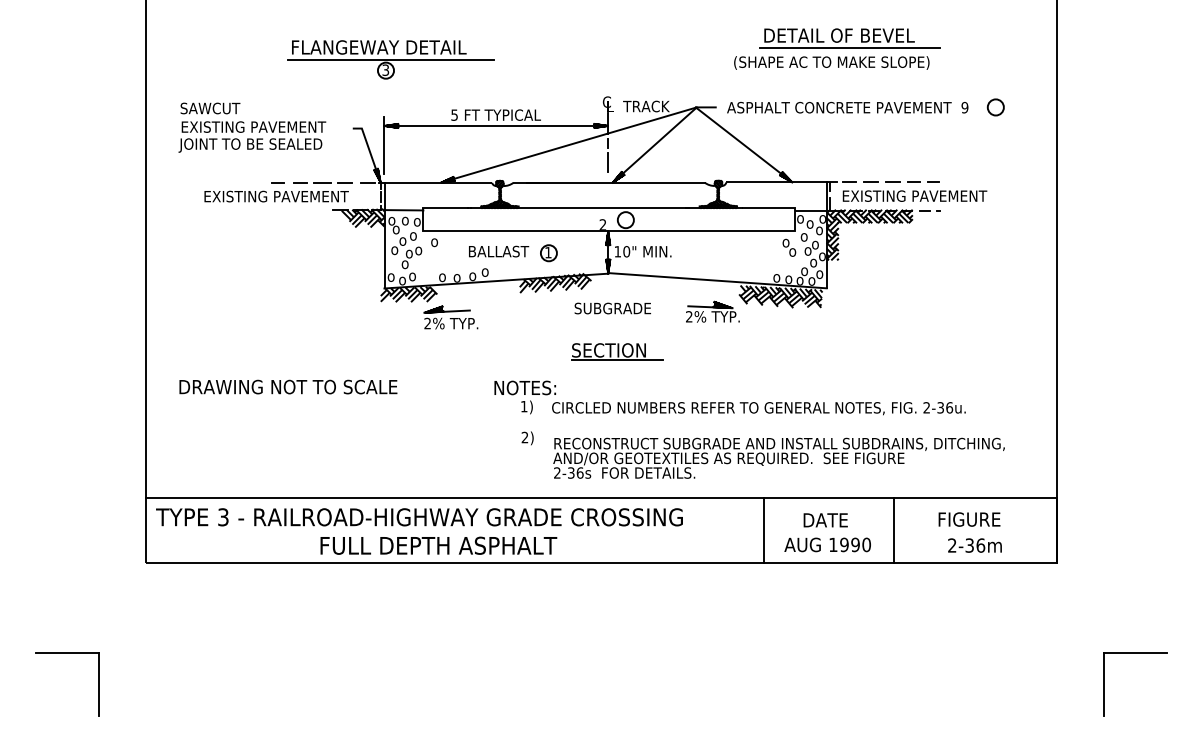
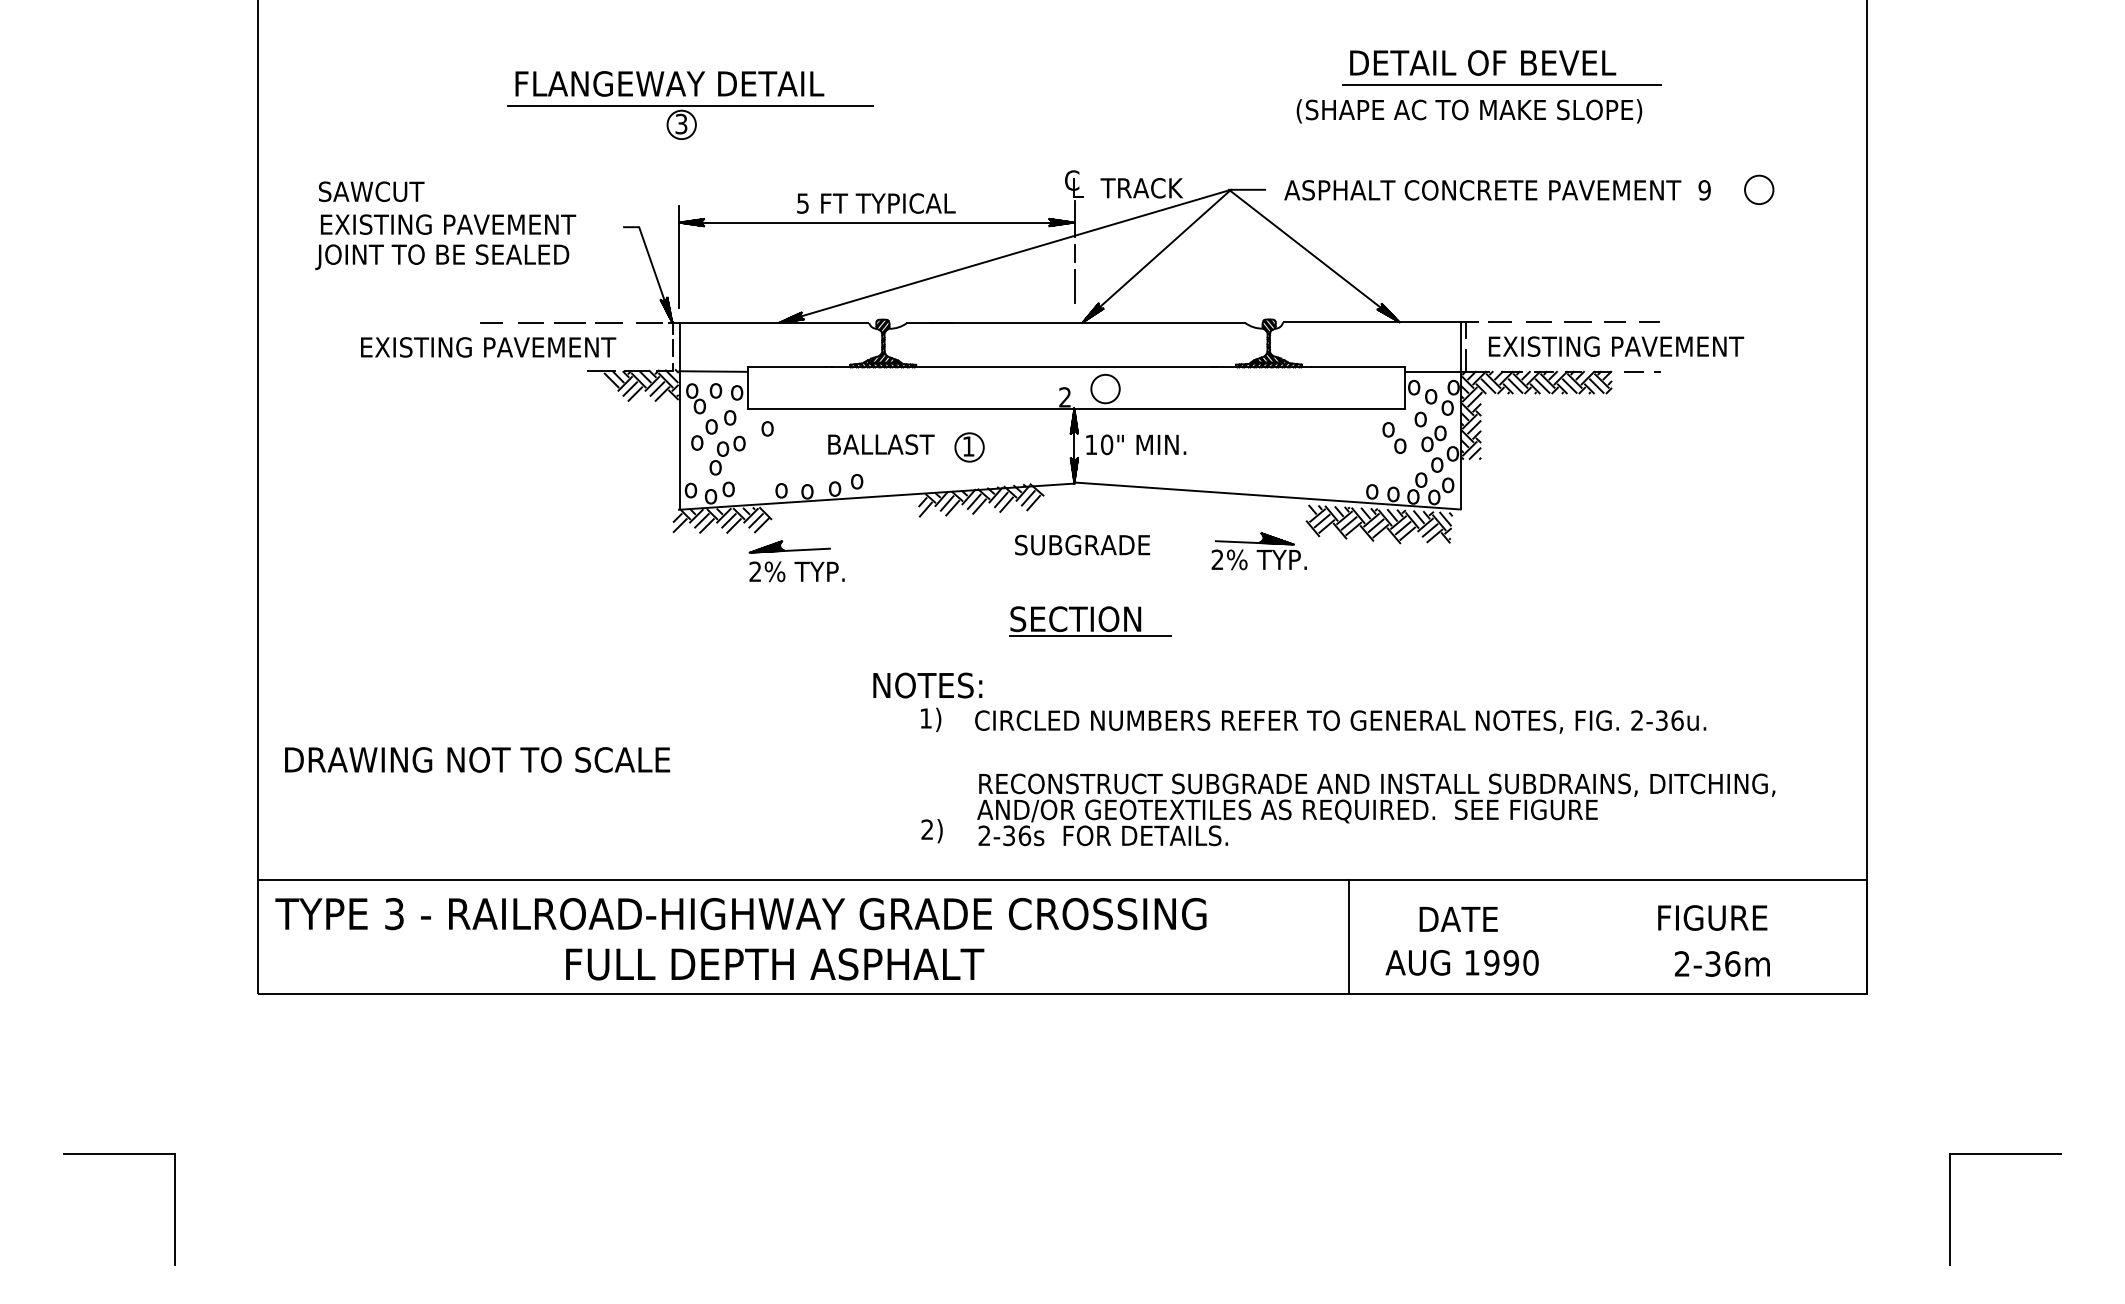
text: (288, 386) -> (477, 758), moved
text: (527, 438) -> (931, 831), moved
line: (893, 529) -> (1578, 935), removed

